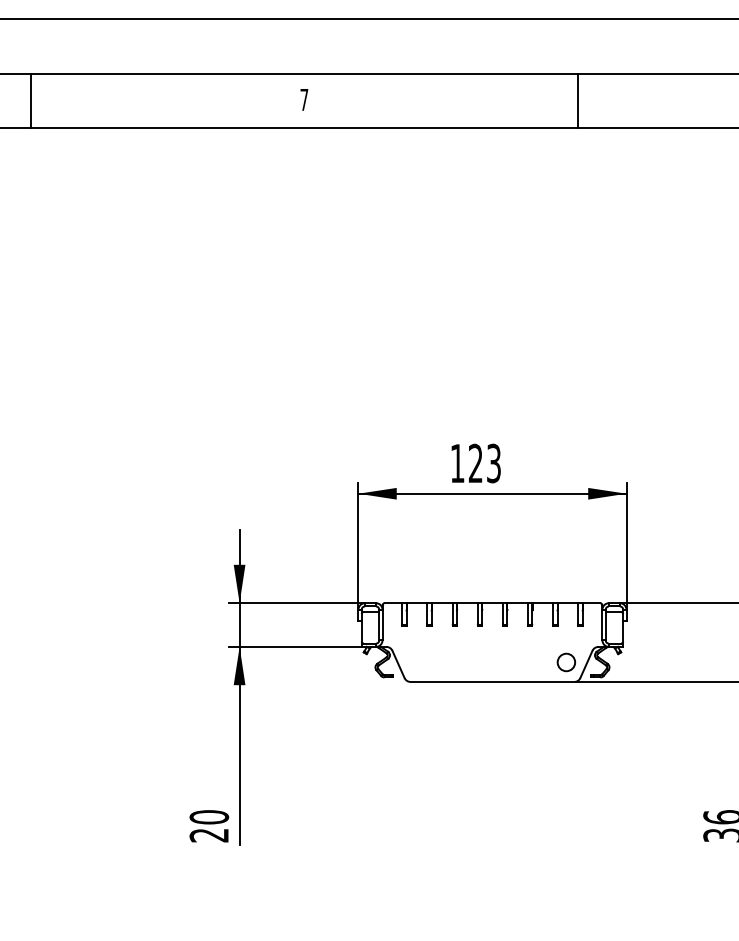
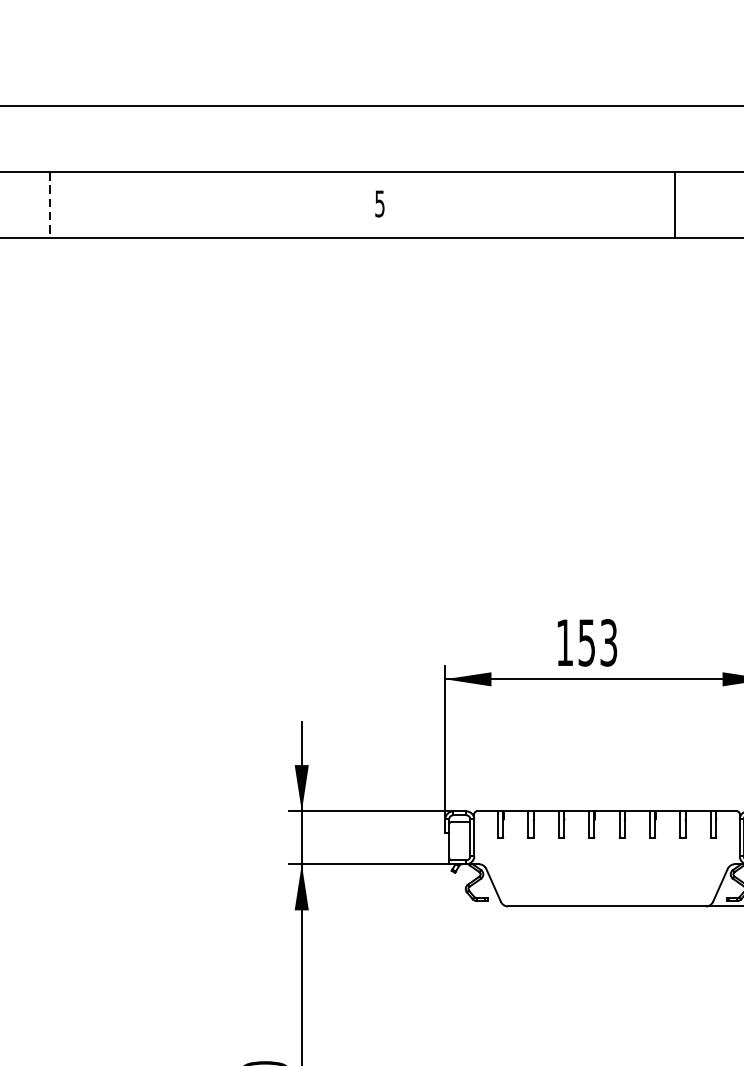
text: (304, 100) -> (380, 204), 7 -> 5
line: (577, 100) -> (674, 204), moved
line: (30, 101) -> (49, 205), solid -> dashed
text: (475, 463) -> (586, 642), 123 -> 153
circle: (566, 662) -> (696, 882), removed

